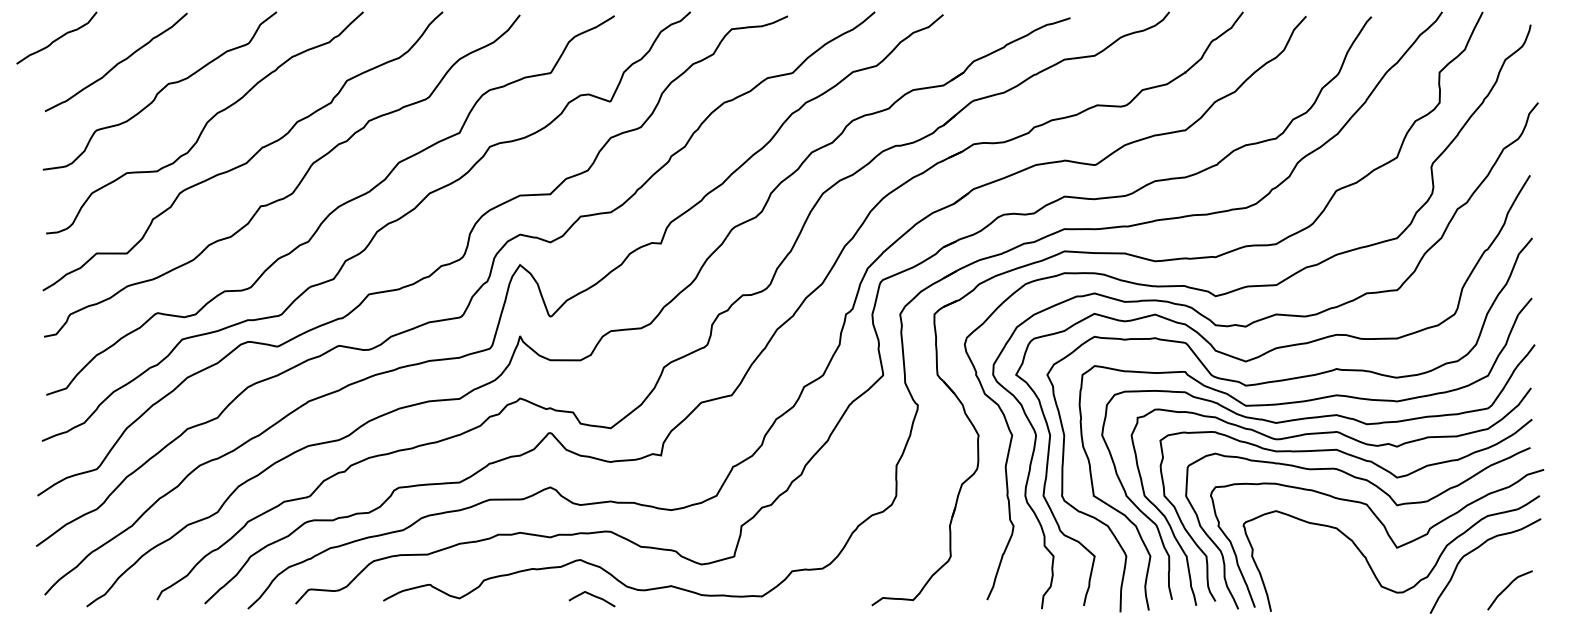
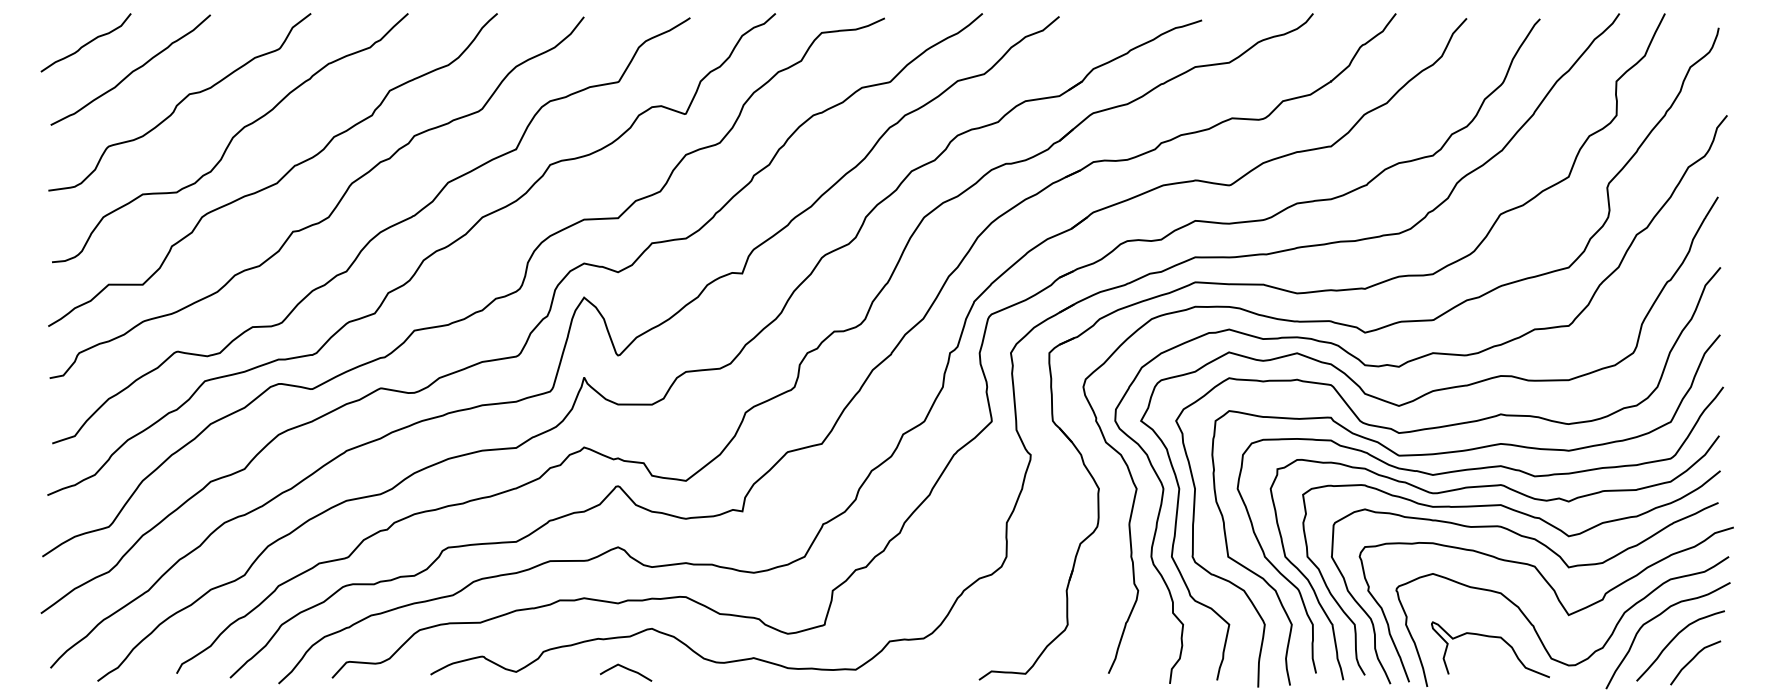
curve: (56, 38) -> (85, 43), moved
curve: (1327, 567) -> (1490, 637), added
curve: (1491, 569) -> (1674, 639), added
curve: (592, 596) -> (626, 669), moved

